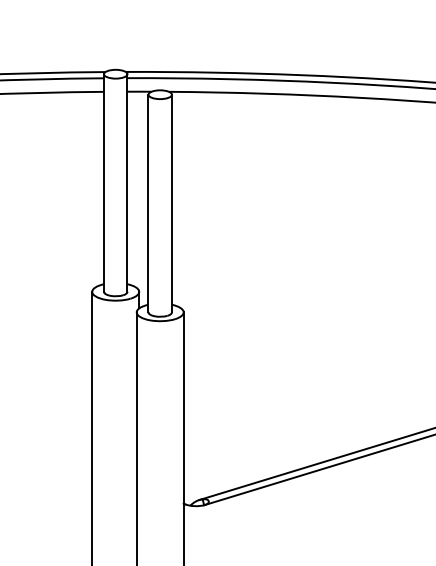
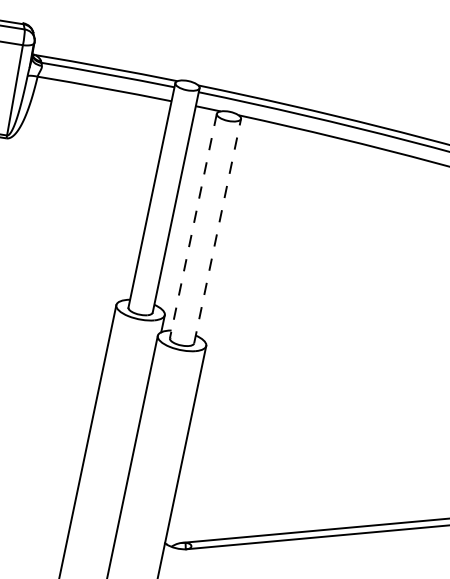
line: (148, 203) -> (193, 226), solid -> dashed
line: (171, 203) -> (217, 230), solid -> dashed

